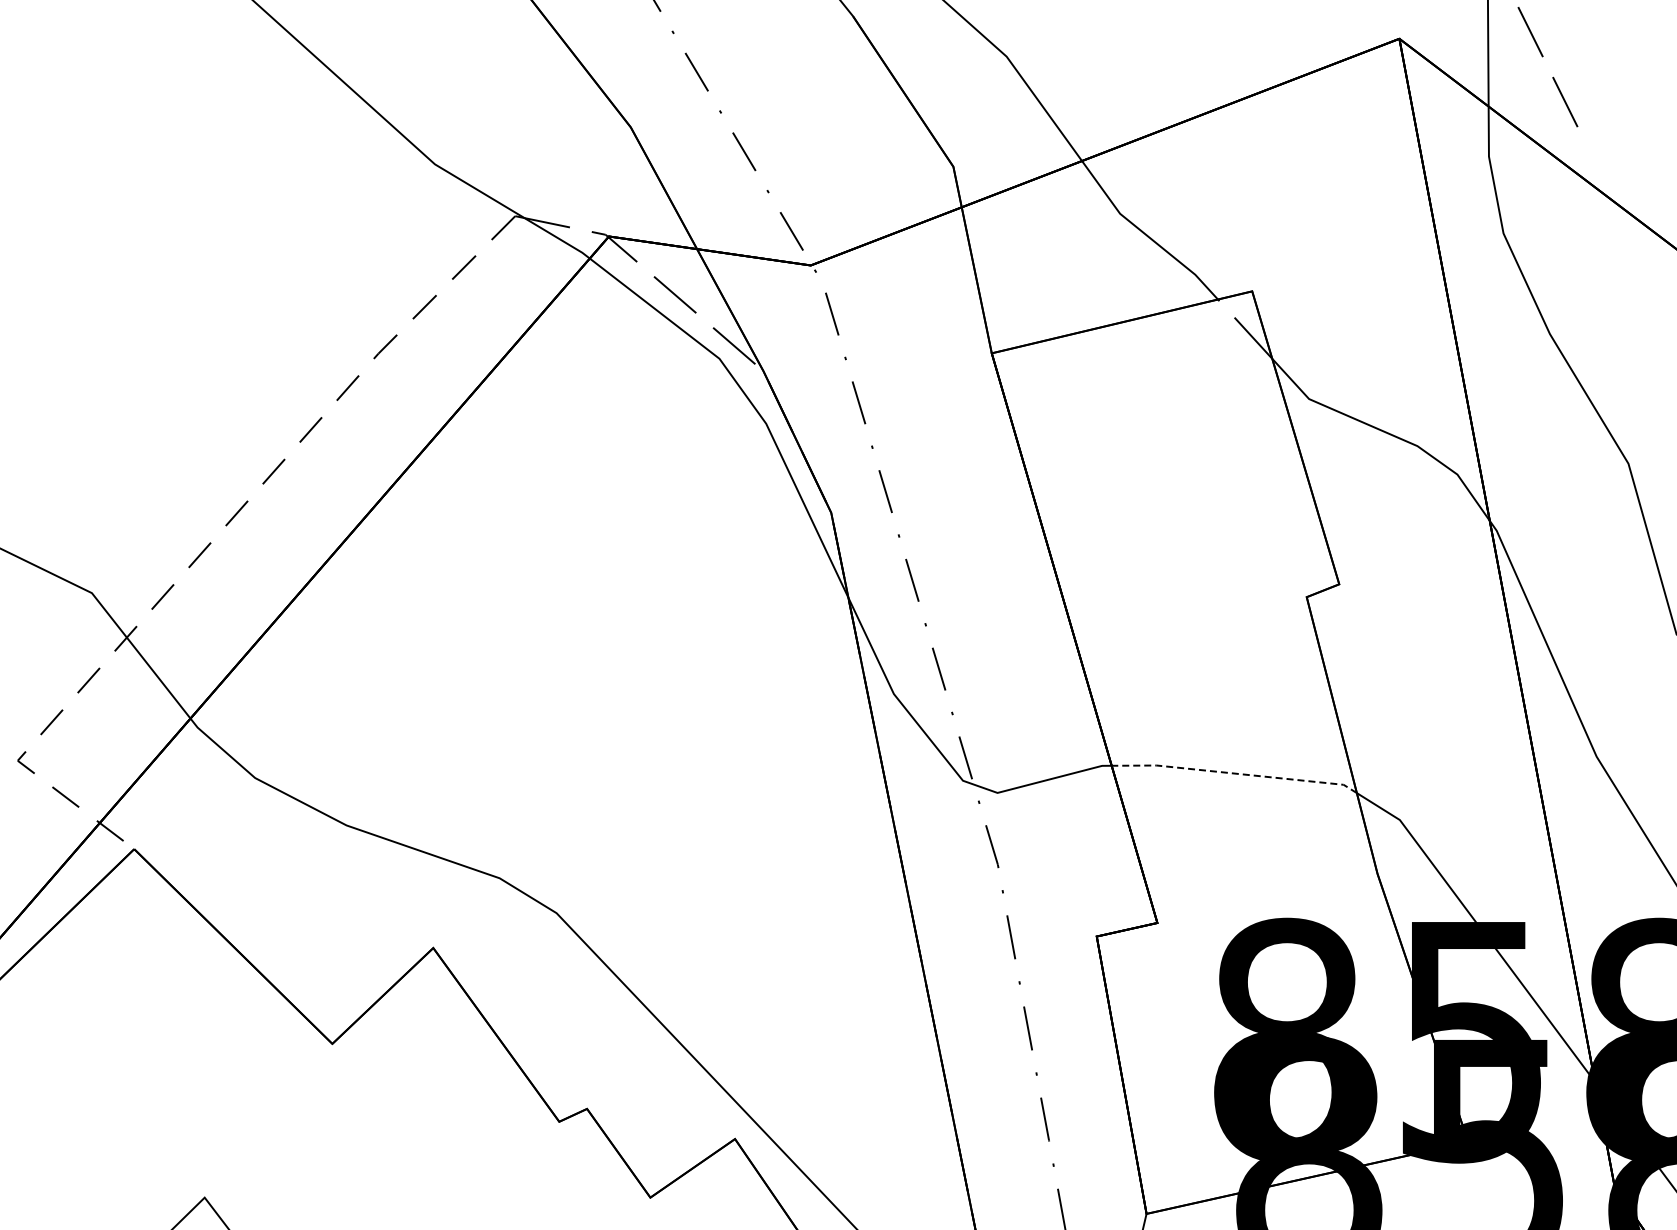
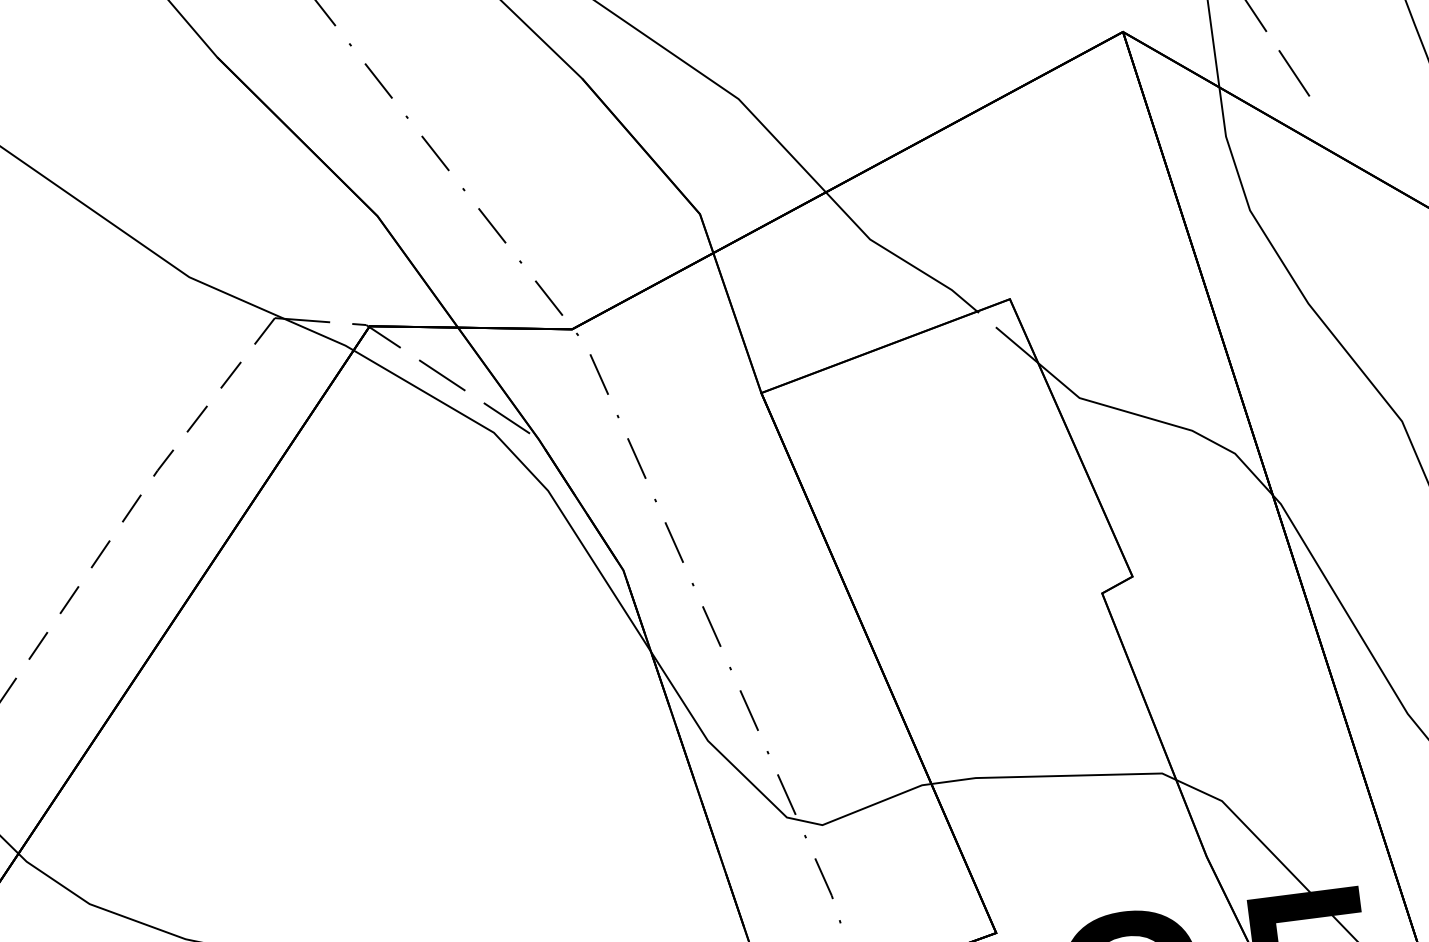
line: (1235, 773) -> (1054, 775), dashed -> solid

